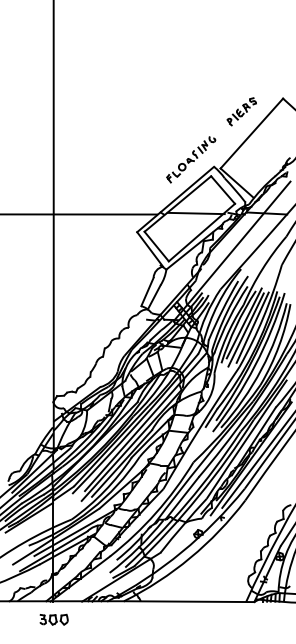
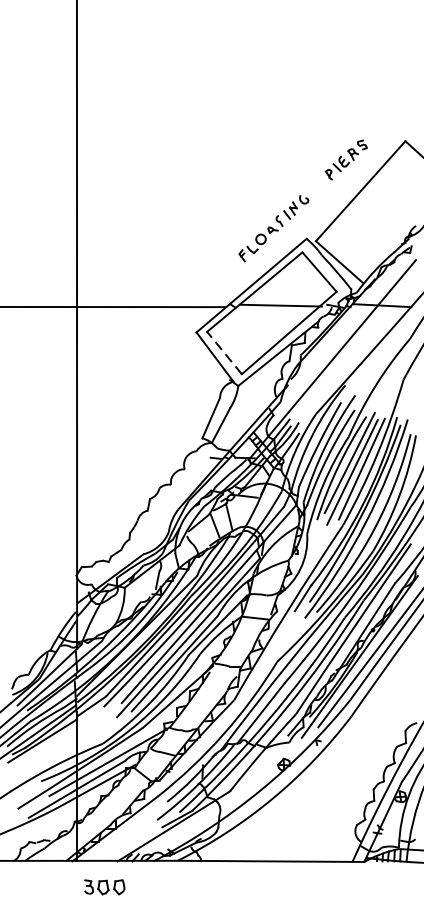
line: (156, 246) -> (224, 352), solid -> dashed
part: (53, 619) -> (103, 886), moved

